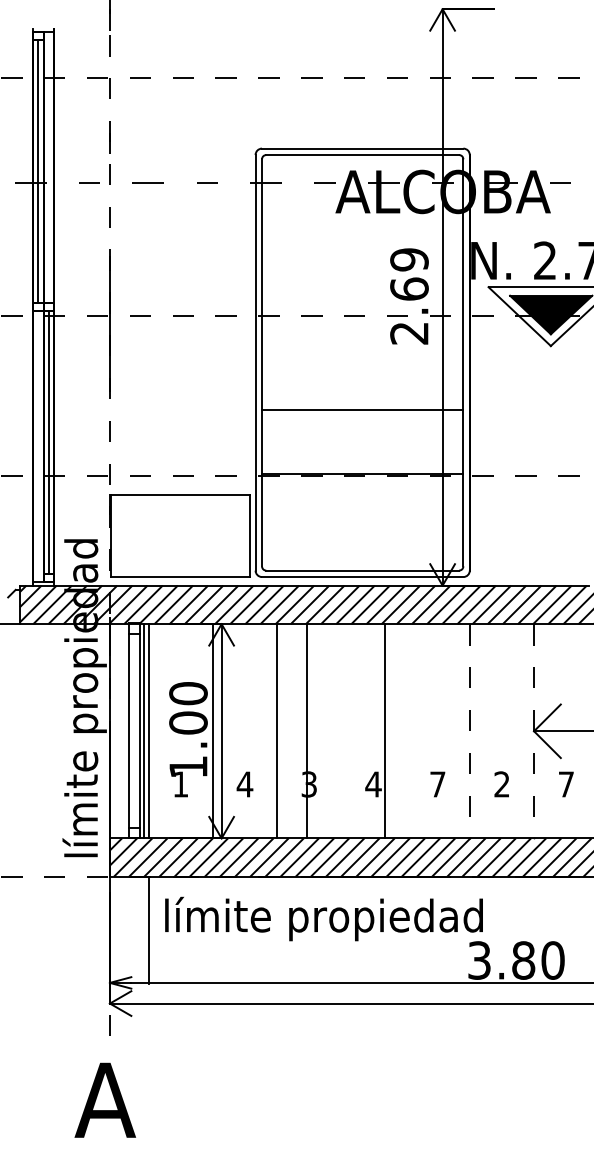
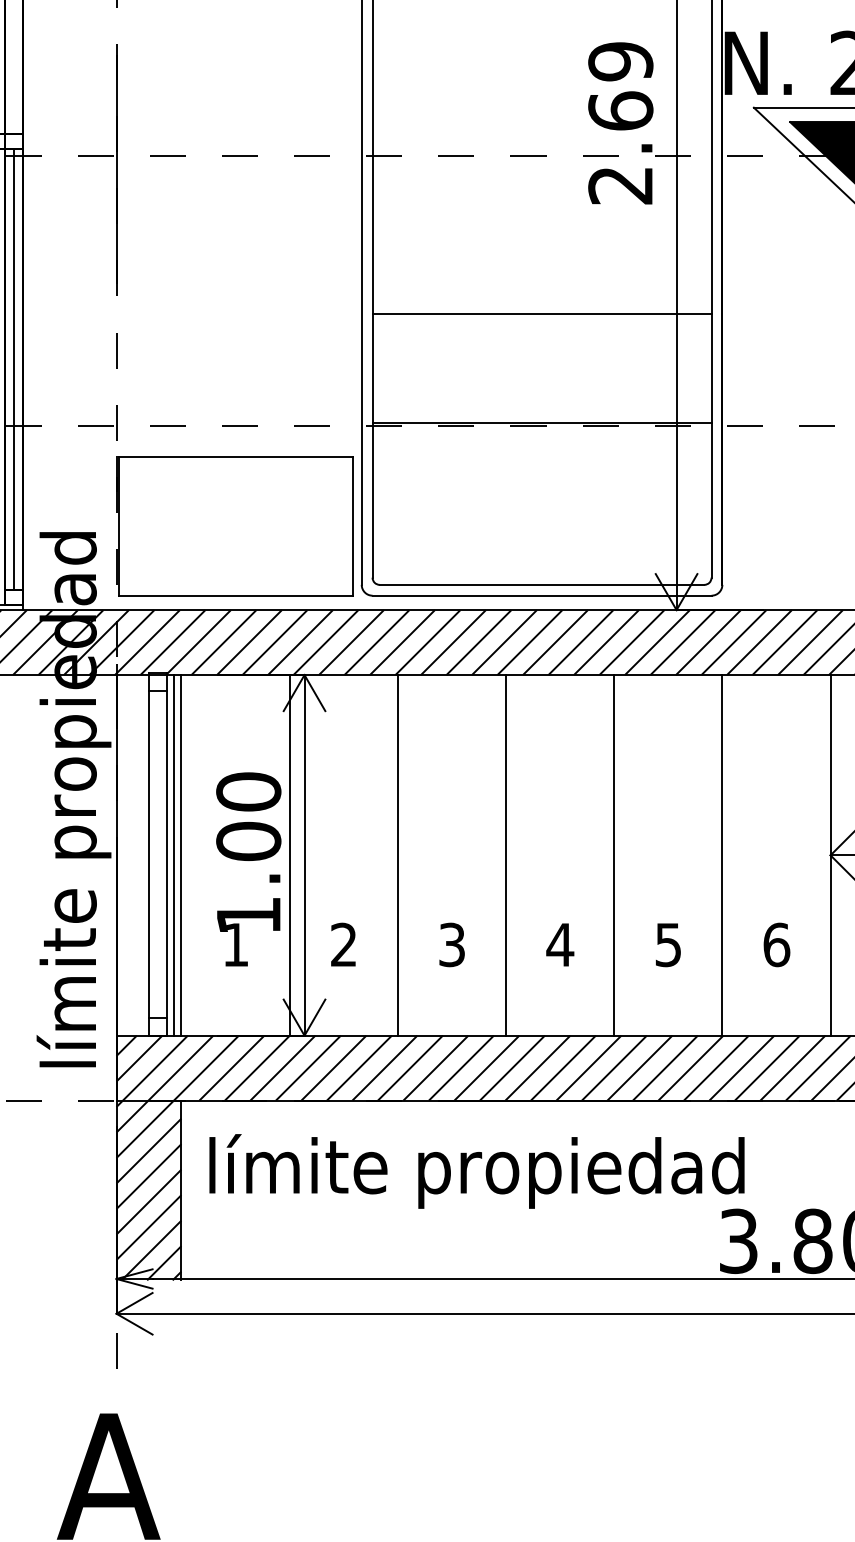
line: (307, 731) -> (506, 855), moved
line: (384, 731) -> (614, 855), moved
line: (469, 731) -> (721, 855), dashed -> solid
line: (534, 731) -> (831, 855), dashed -> solid
text: (244, 784) -> (343, 944), 4 -> 2
text: (437, 784) -> (667, 944), 7 -> 5
text: (502, 784) -> (777, 944), 2 -> 6
hatch: (128, 929) -> (147, 1189), added

